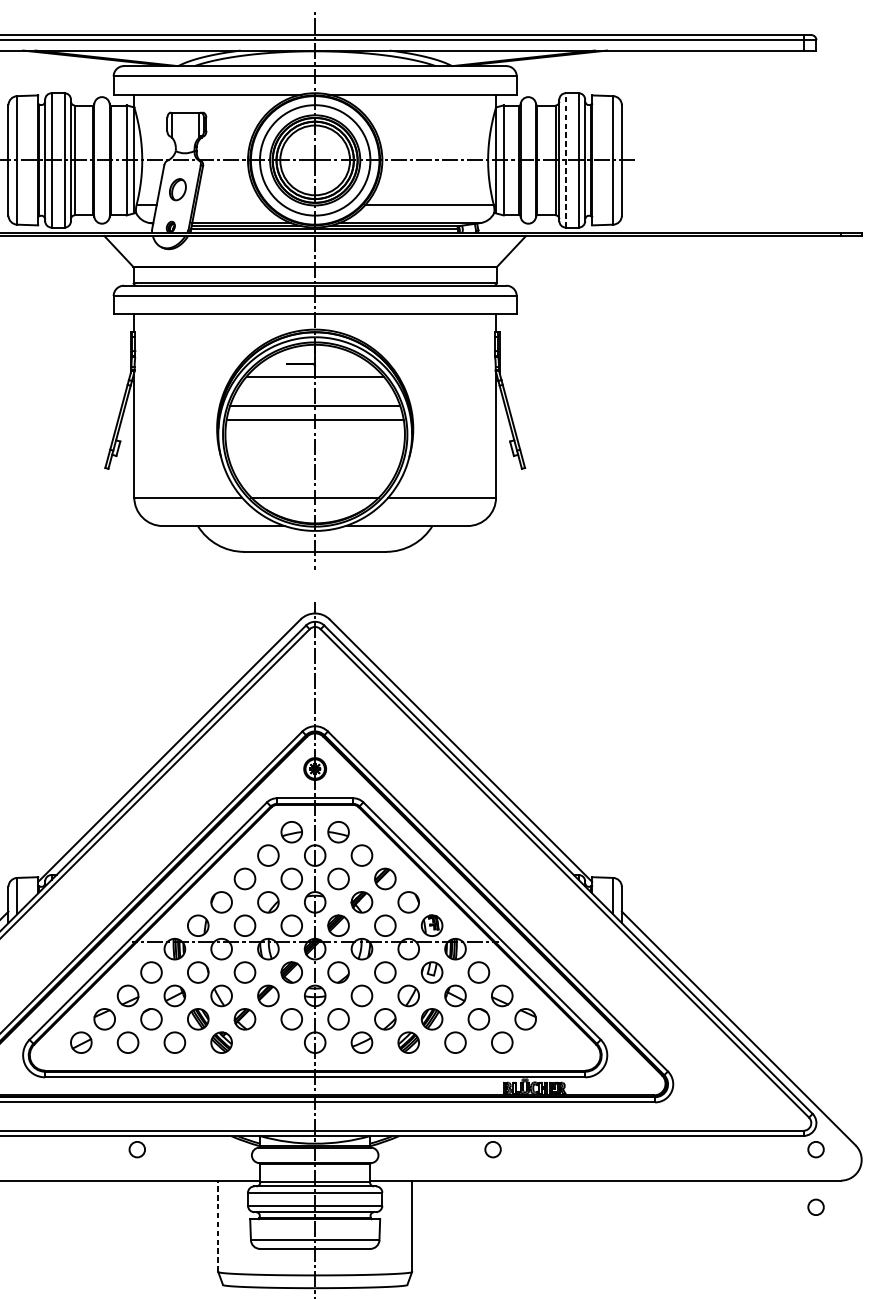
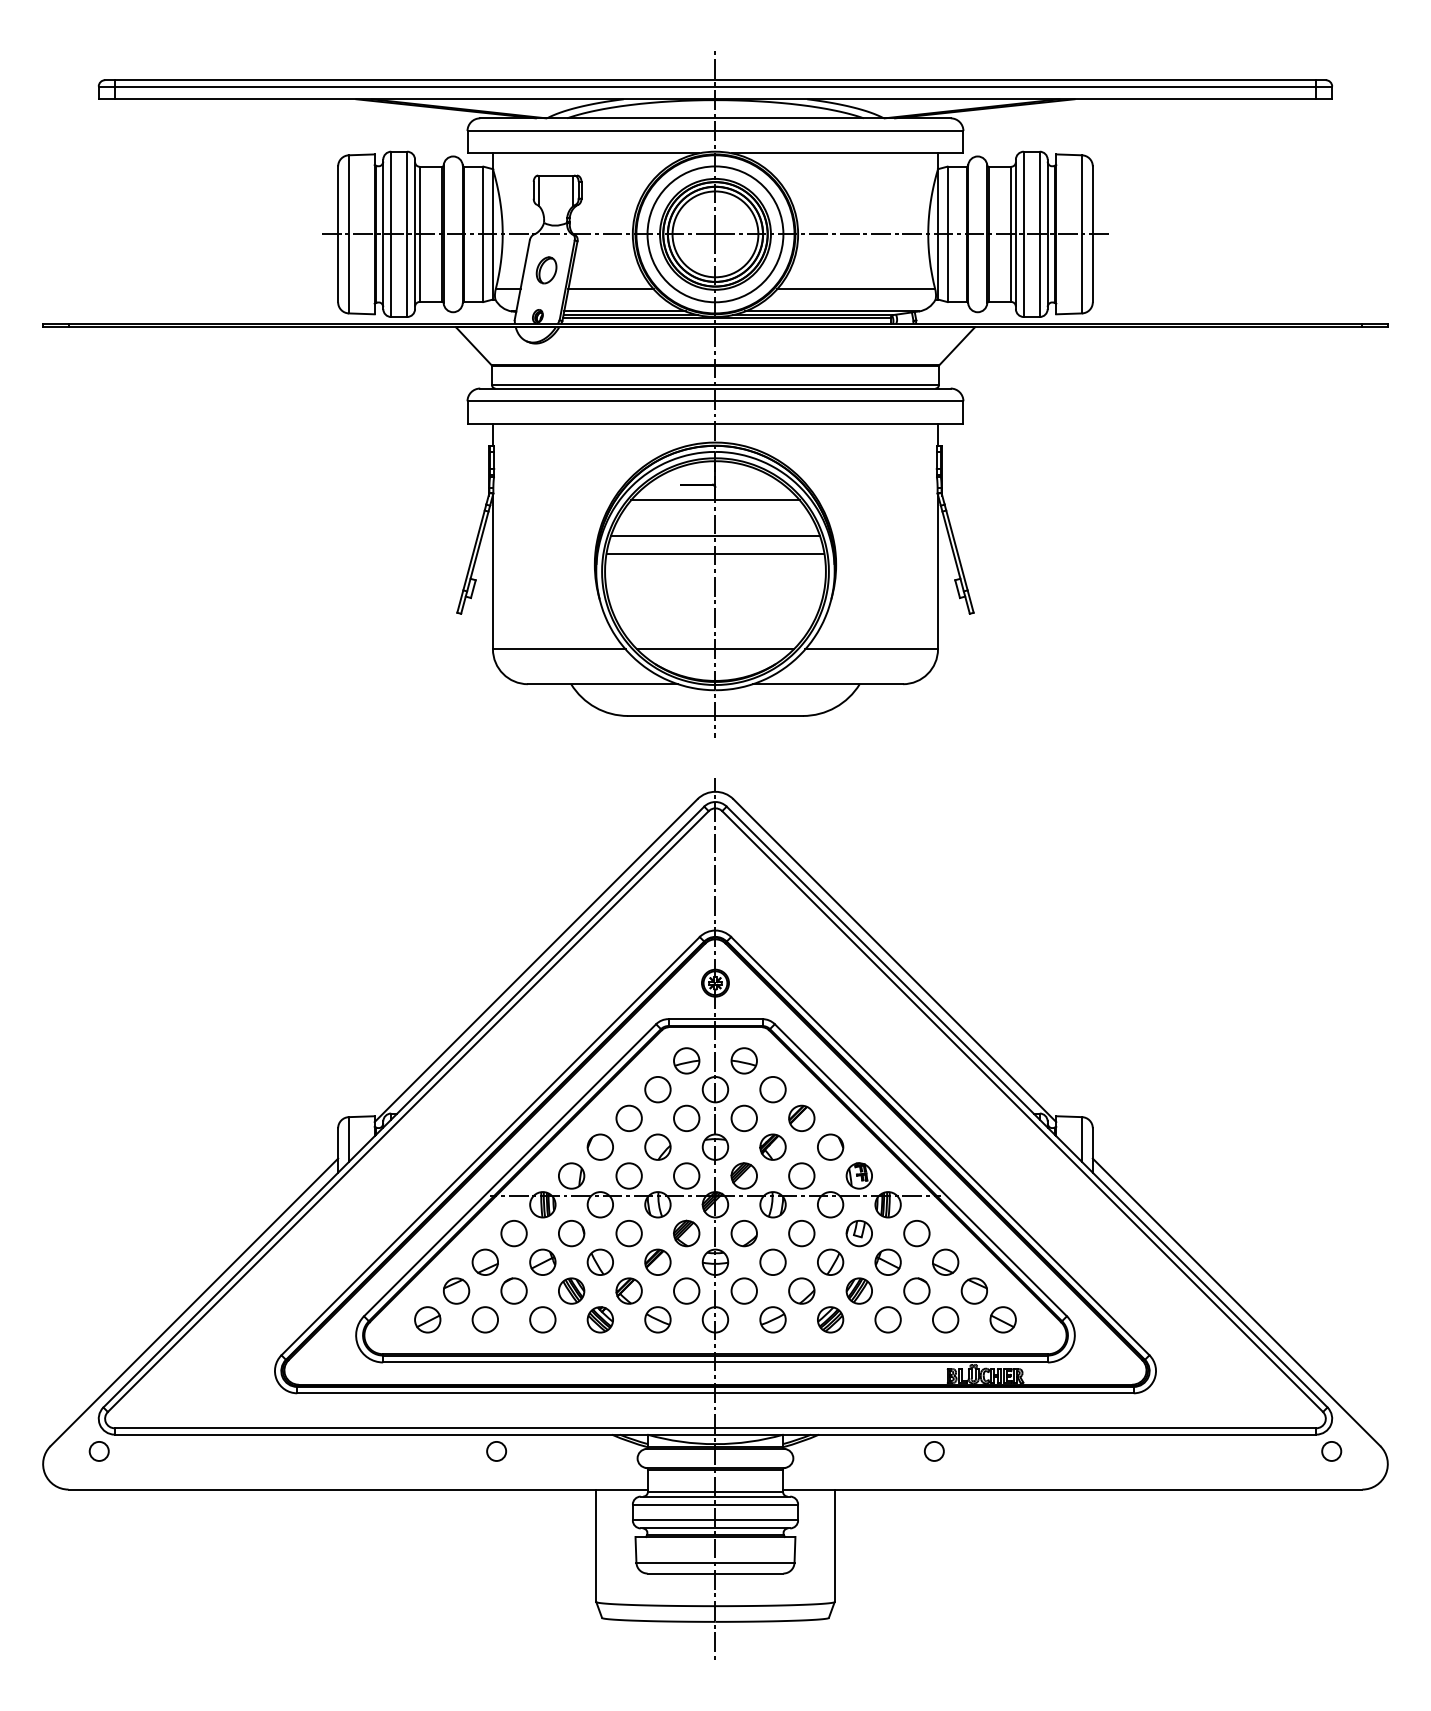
line: (565, 160) -> (1023, 234), dashed -> solid
line: (229, 205) -> (610, 289), added
part: (268, 1042) -> (657, 1319), added
part: (548, 1042) -> (1002, 1319), added
circle: (815, 1207) -> (1331, 1522), removed
line: (218, 1226) -> (596, 1545), dashed -> solid

